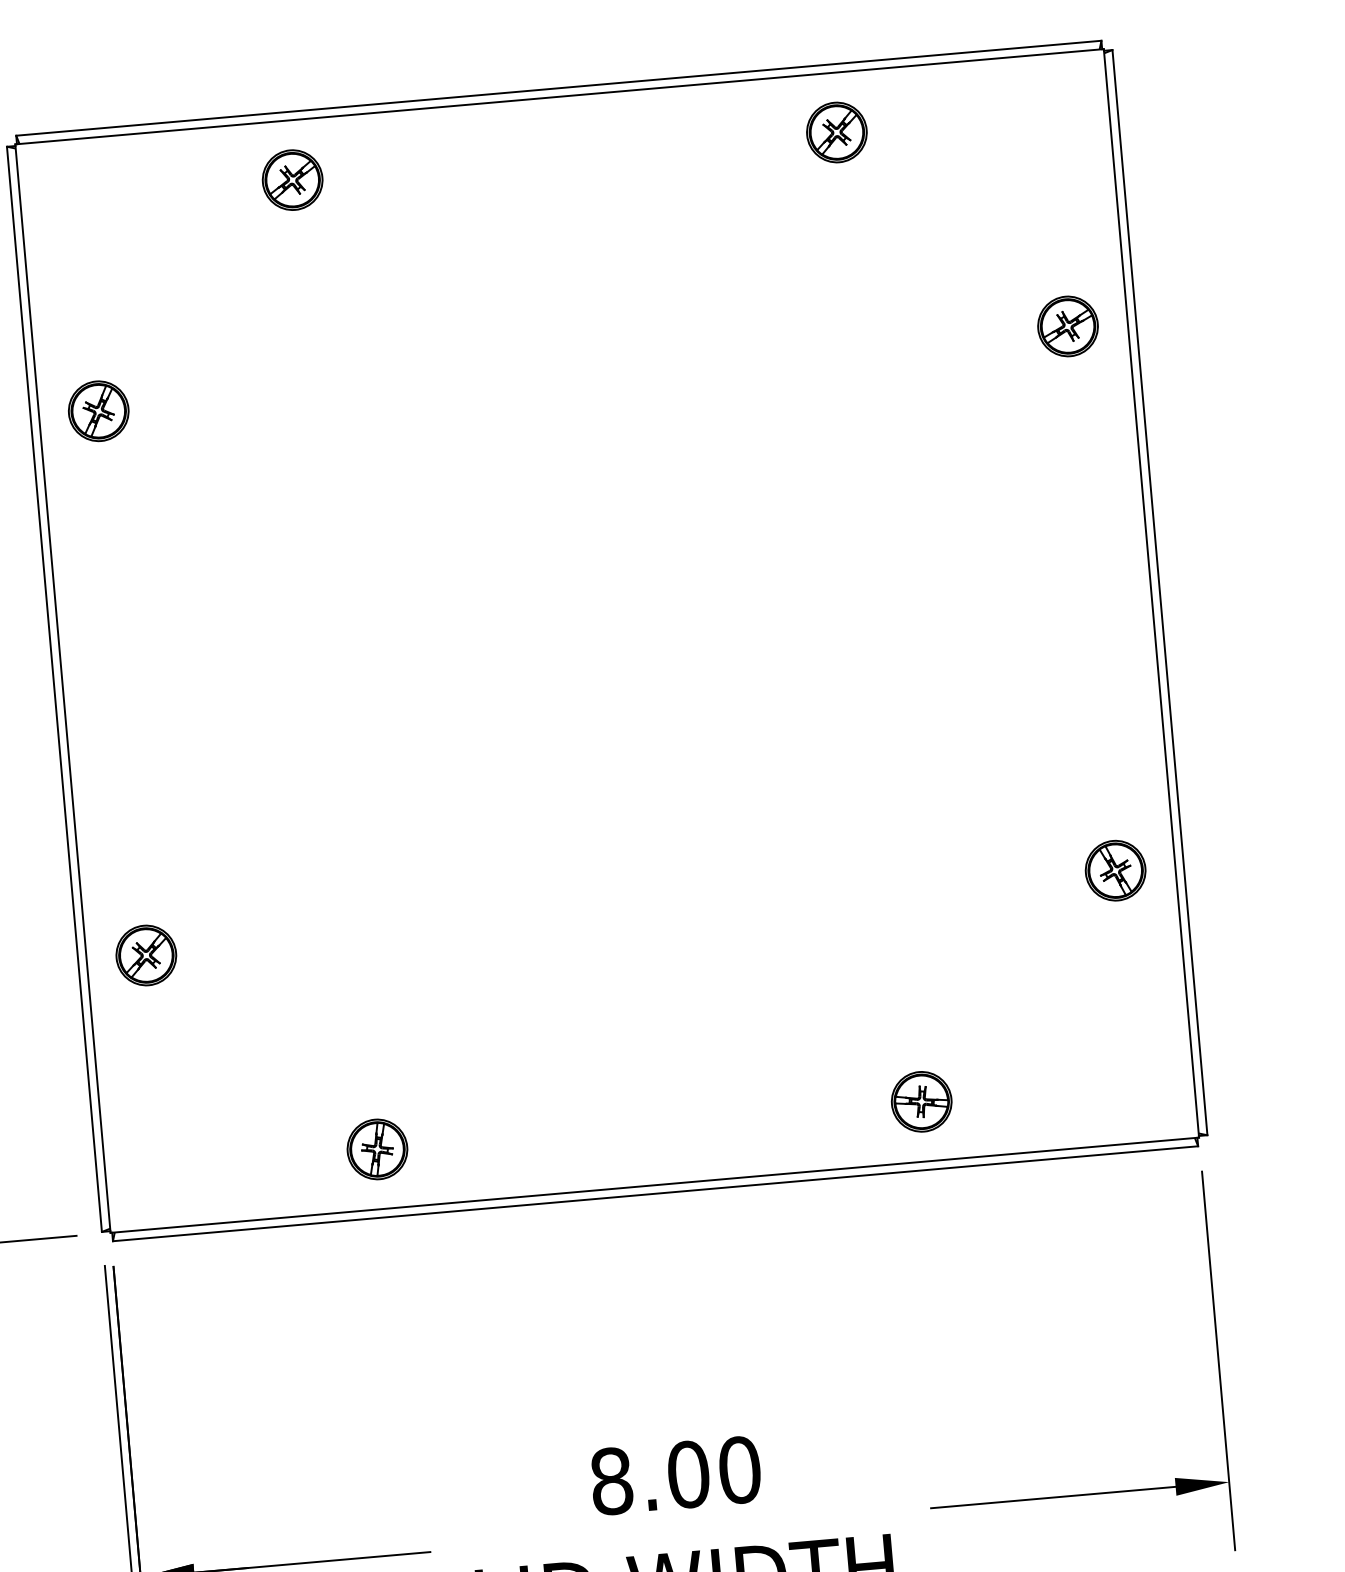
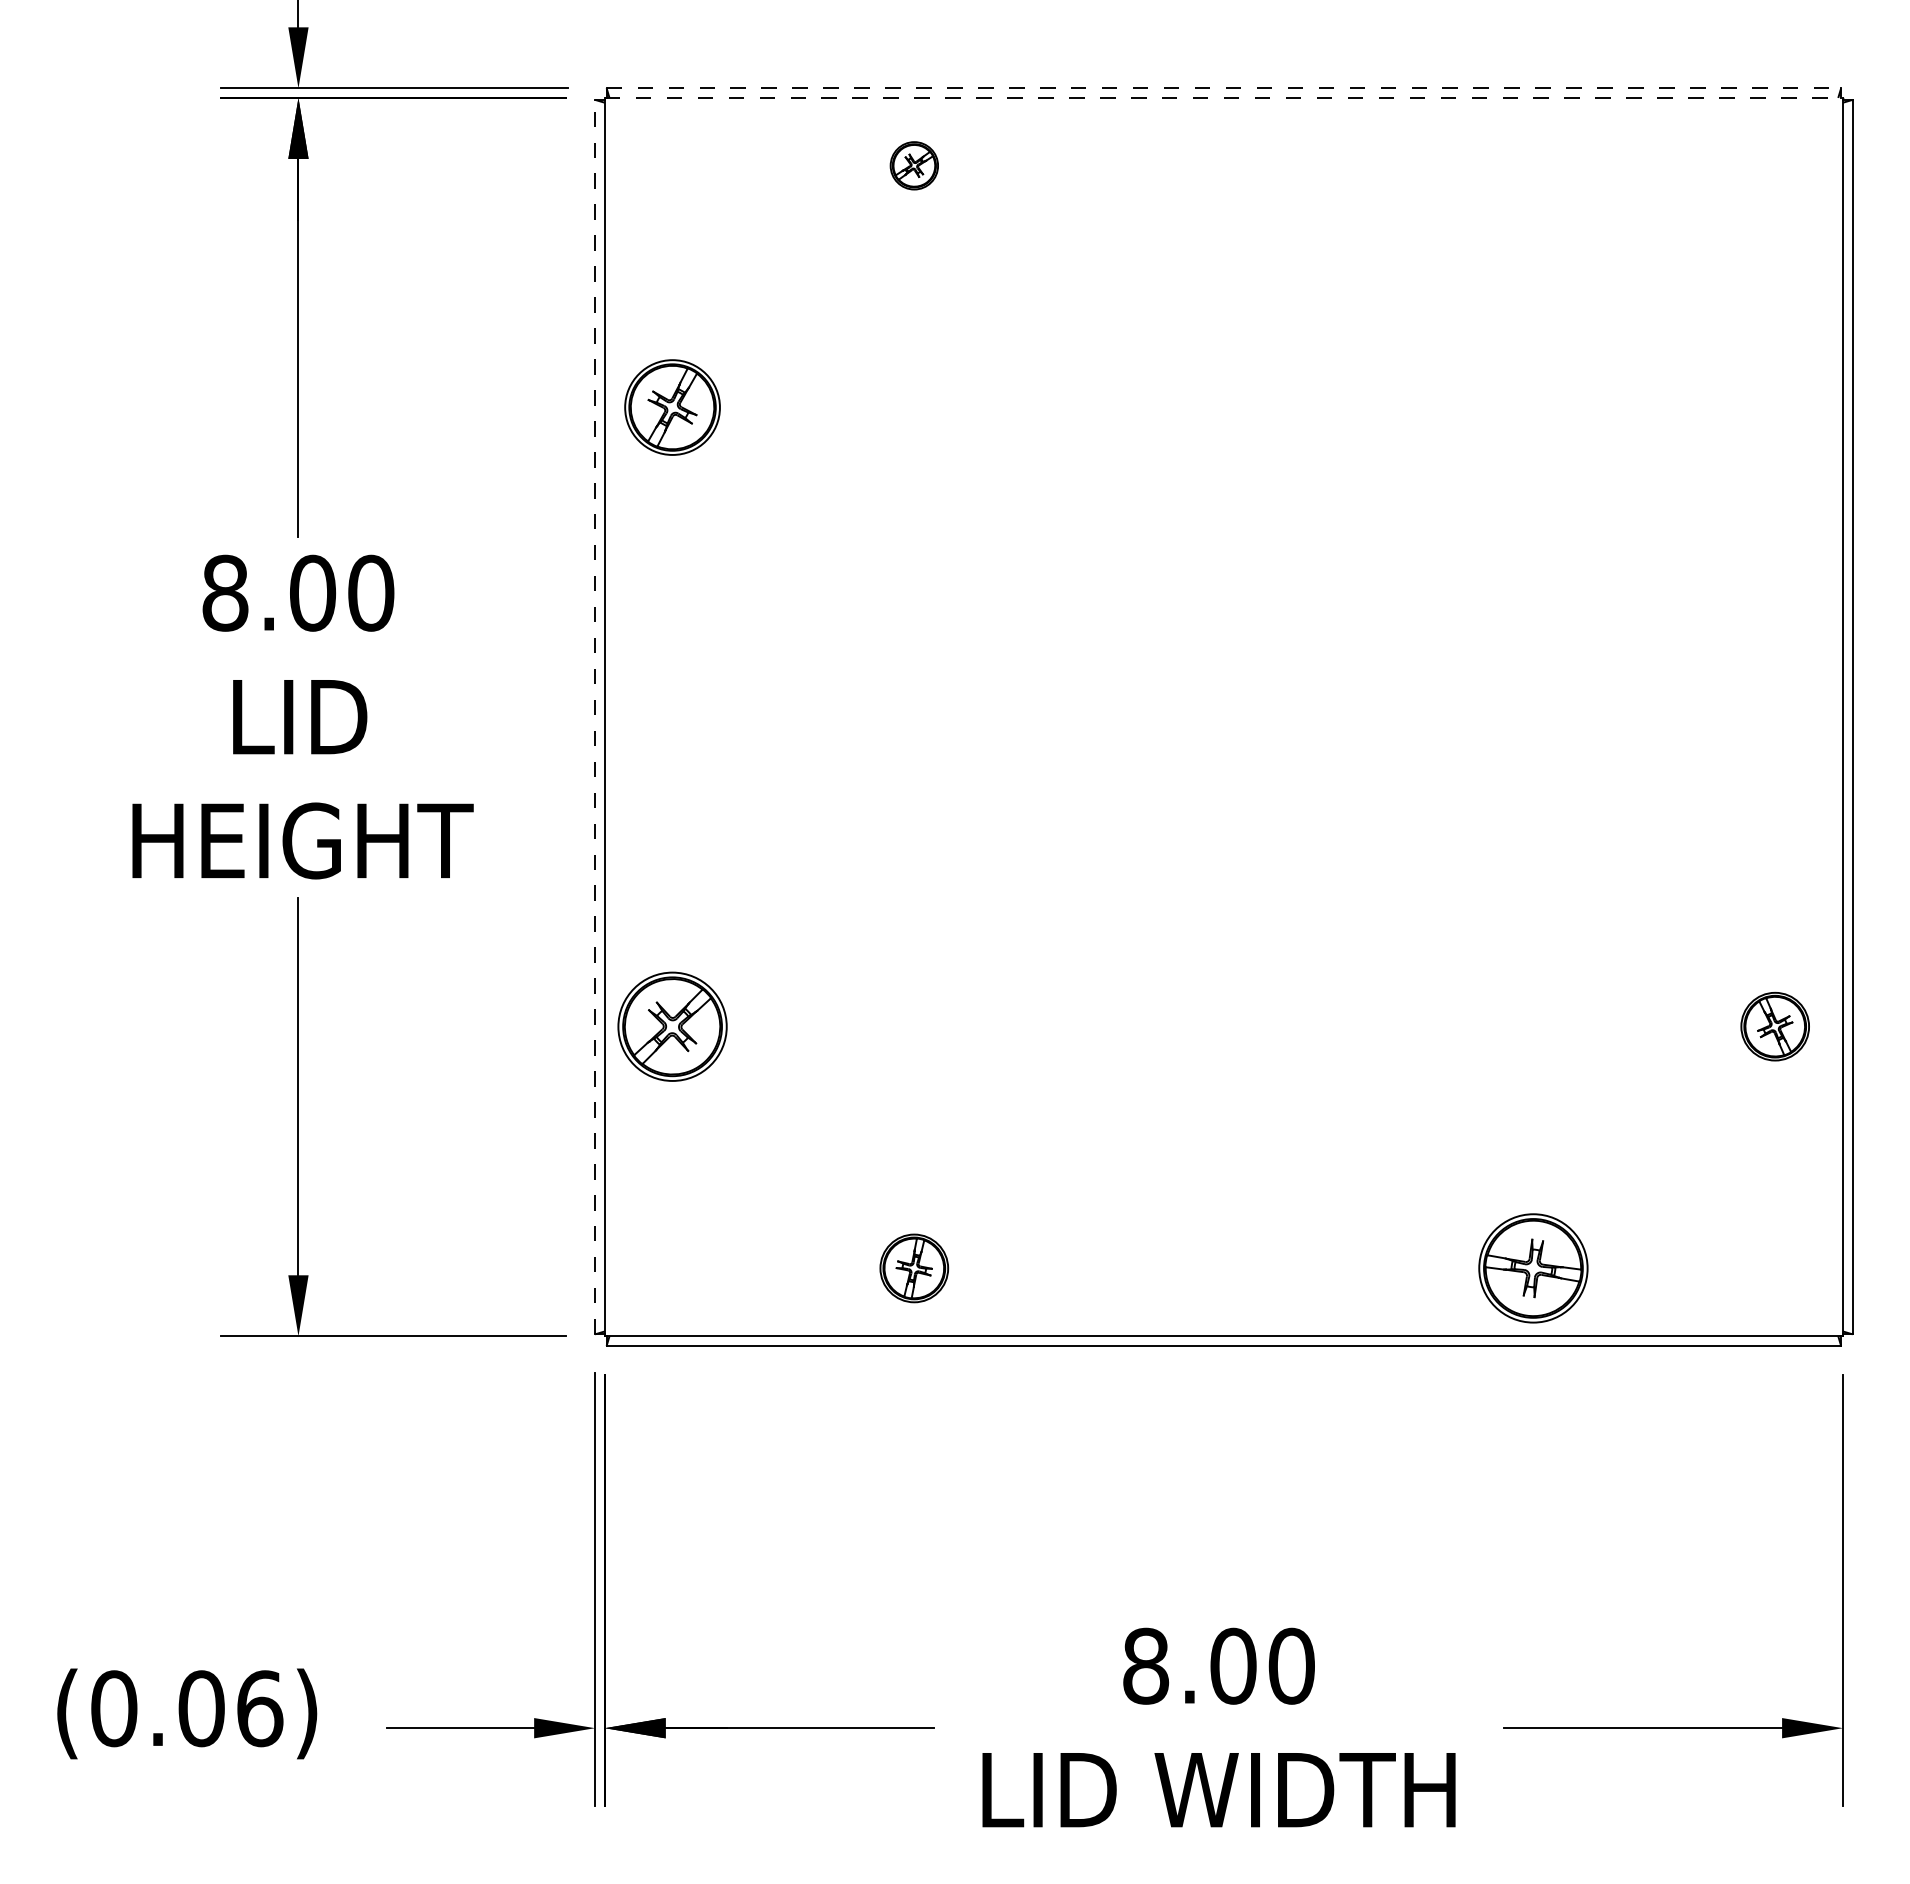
line: (559, 88) -> (1224, 88), solid -> dashed
line: (560, 96) -> (1224, 97), solid -> dashed
part: (836, 132) -> (1533, 165), removed
part: (292, 179) -> (914, 165), size x0.7
part: (1067, 326) -> (1774, 407), removed
part: (98, 411) -> (672, 407), size x1.4
line: (54, 688) -> (595, 716), solid -> dashed
part: (146, 955) -> (672, 1026), size x1.6
part: (921, 1101) -> (1533, 1268), size x1.6

